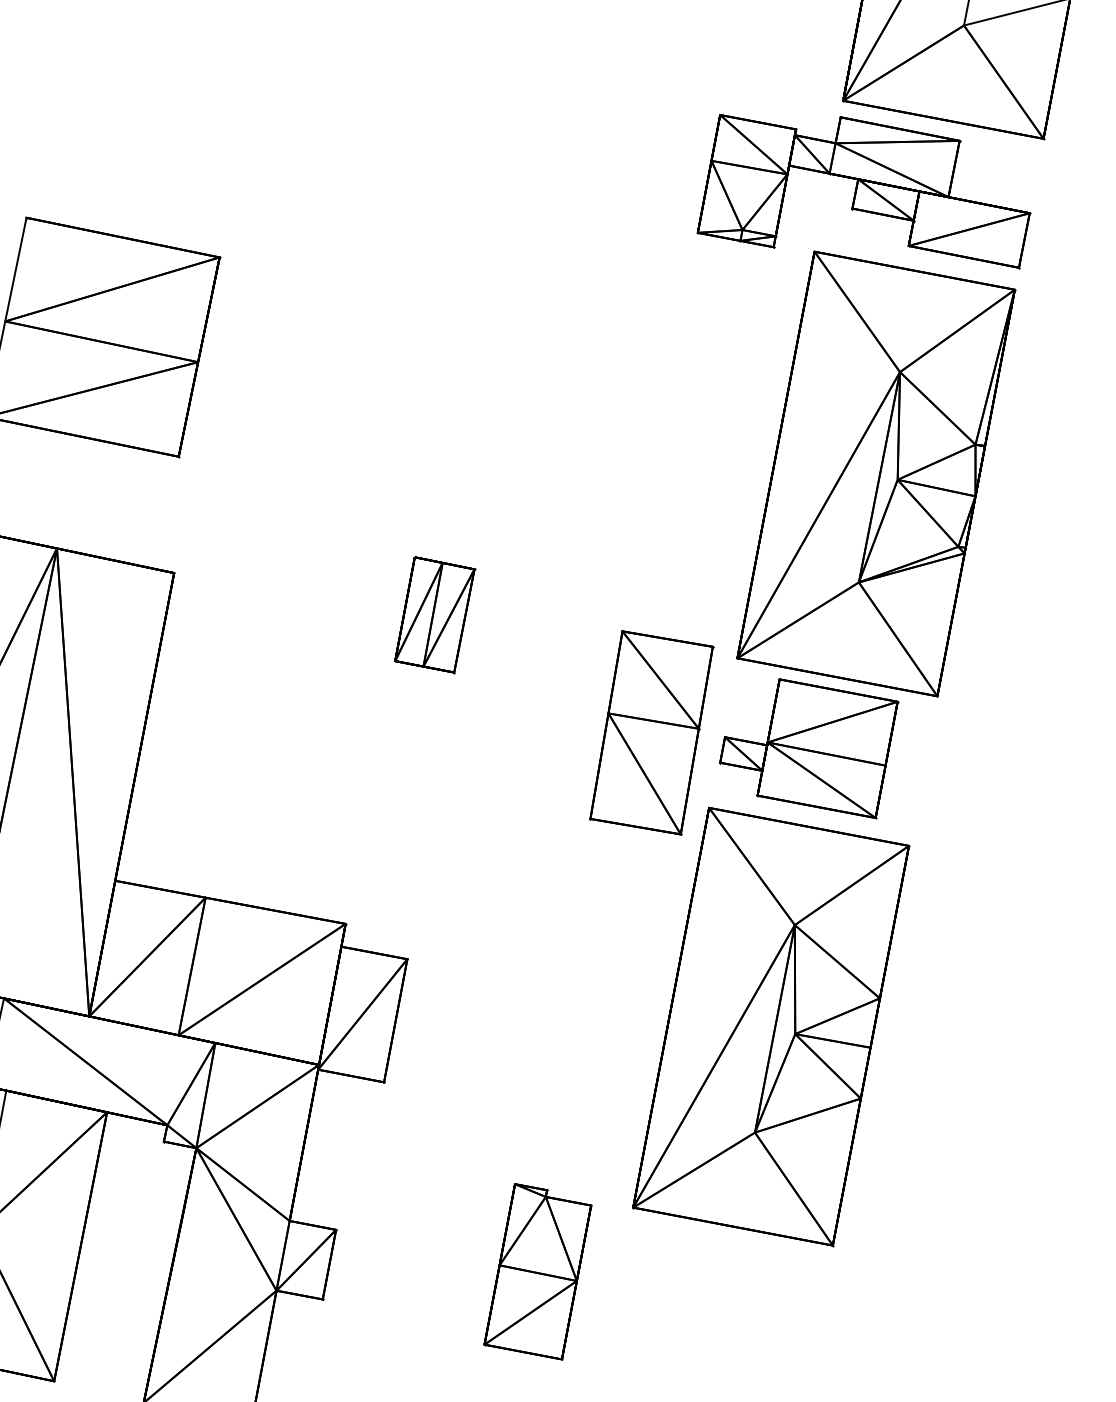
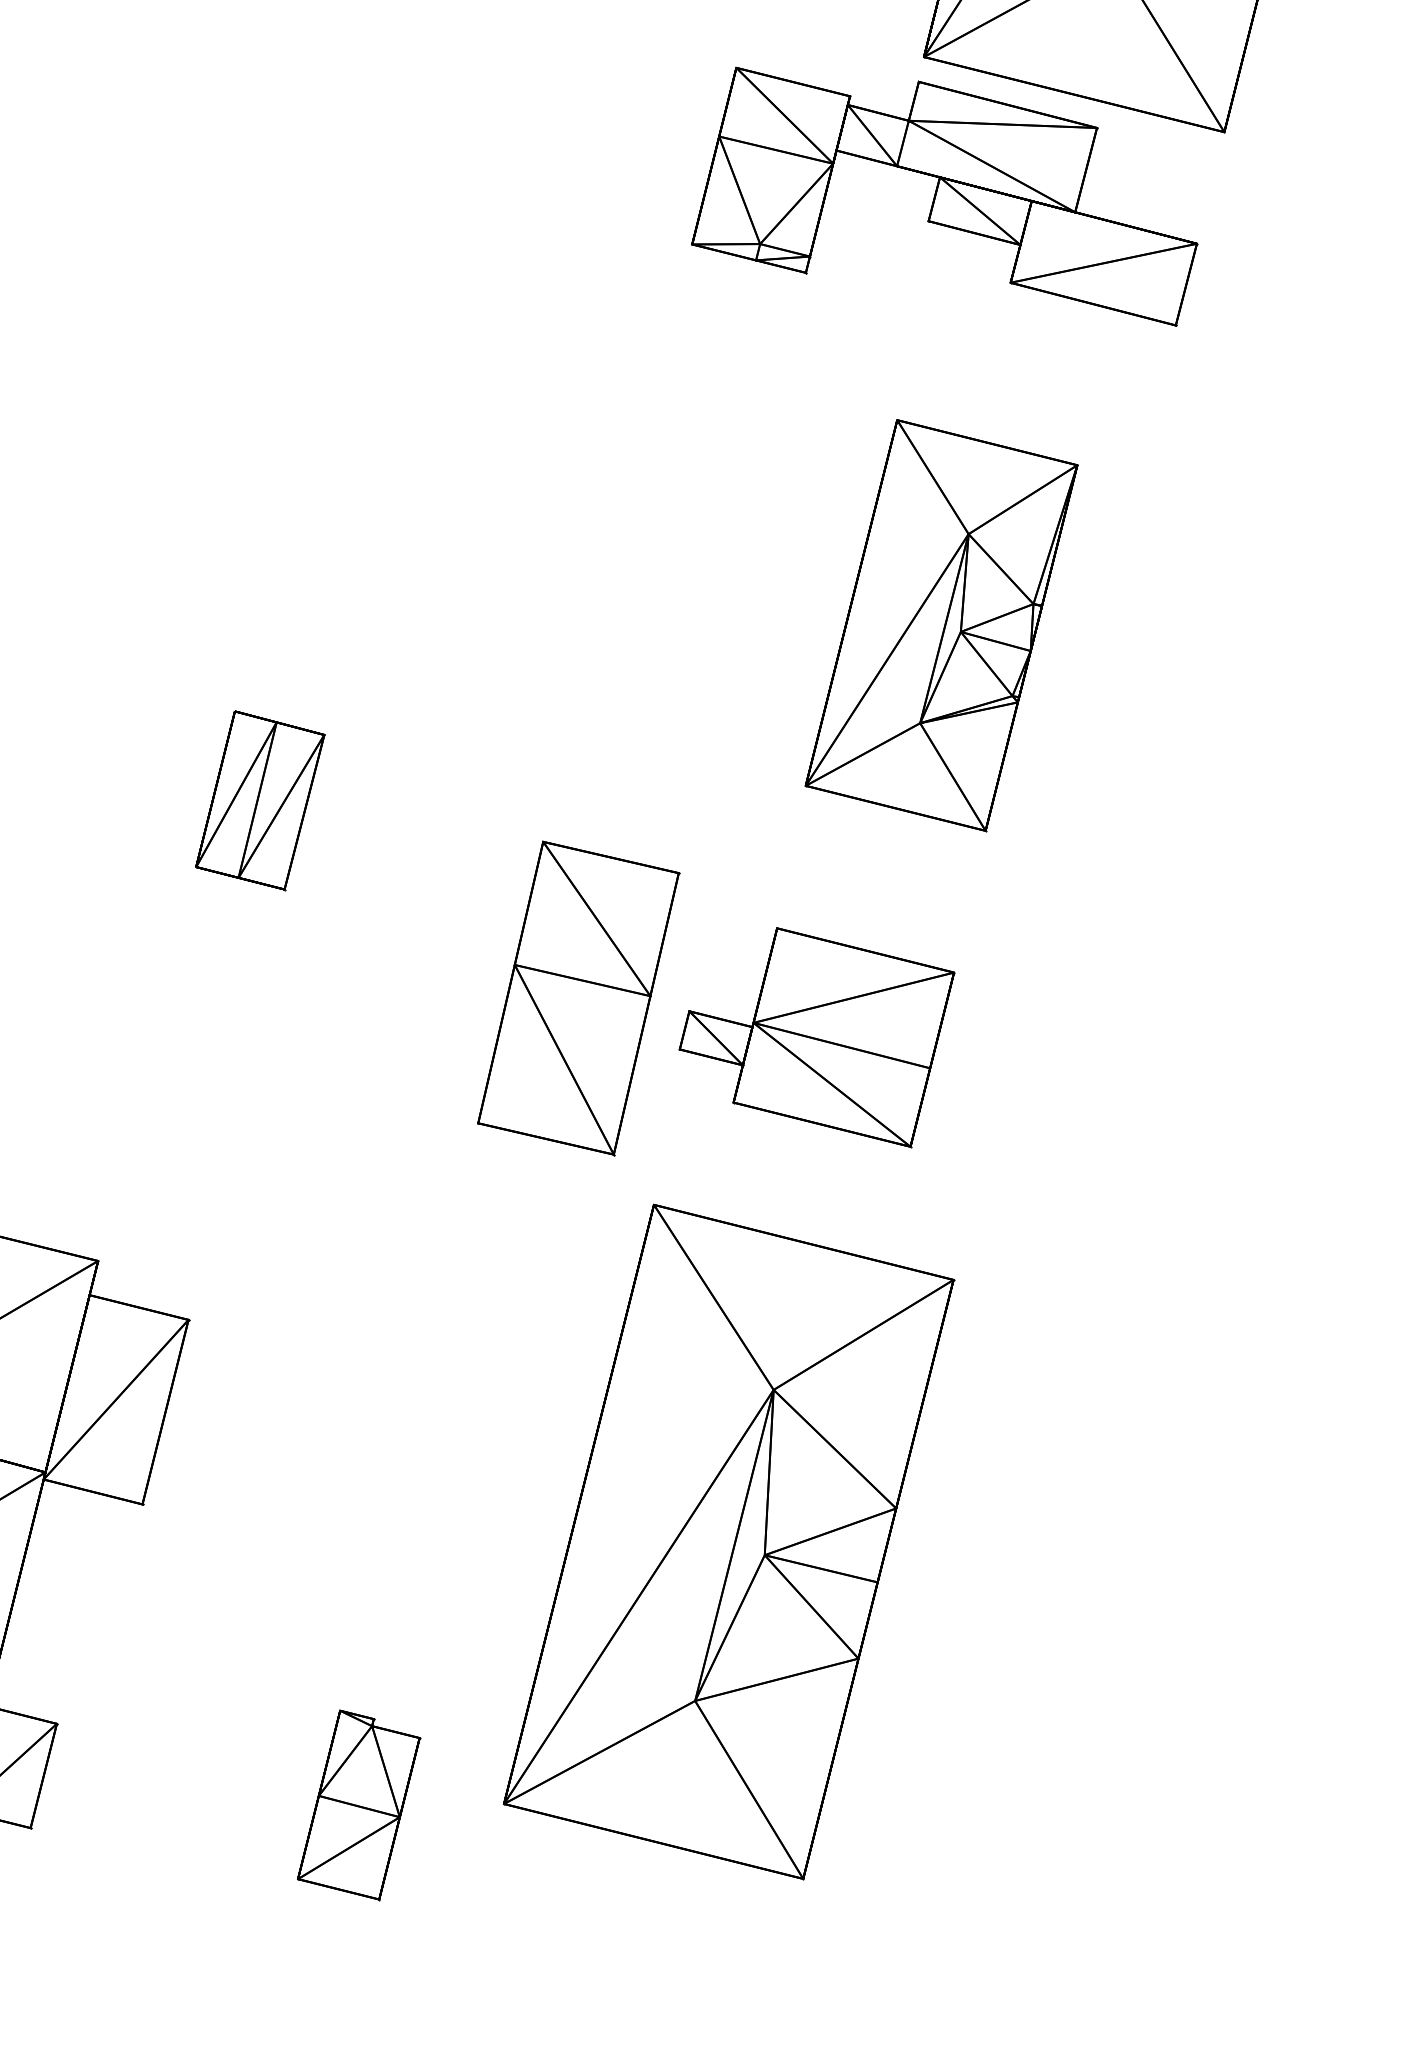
part: (876, 473) -> (941, 624), size x0.6
part: (771, 1026) -> (729, 1541), moved
part: (537, 1271) -> (358, 1804), size x0.7

